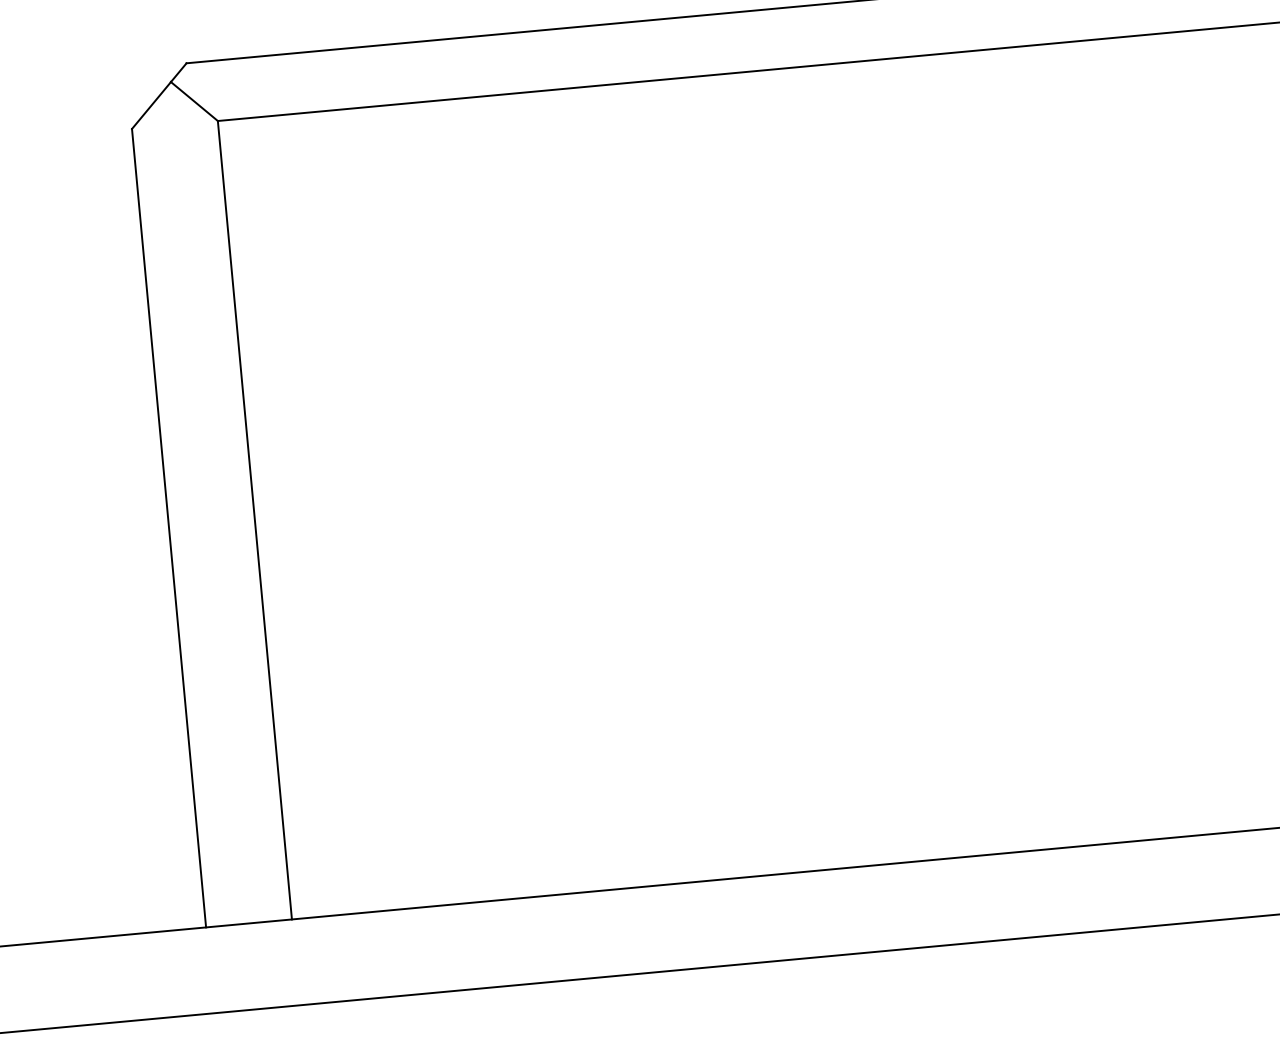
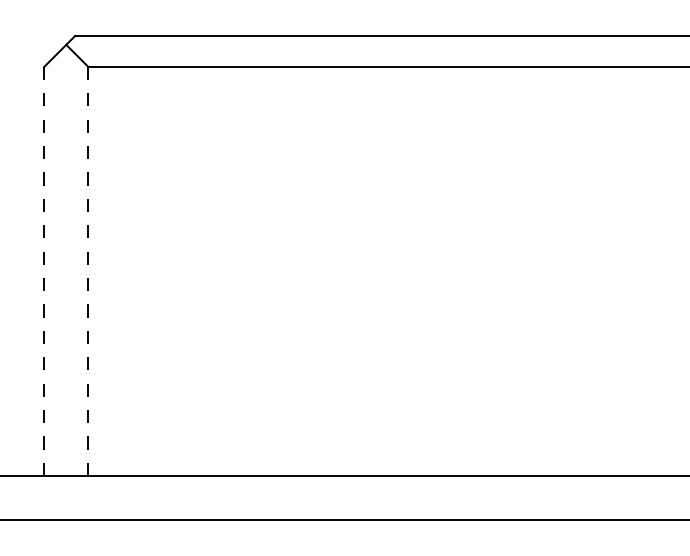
line: (255, 520) -> (88, 271), solid -> dashed
line: (169, 528) -> (44, 271), solid -> dashed

